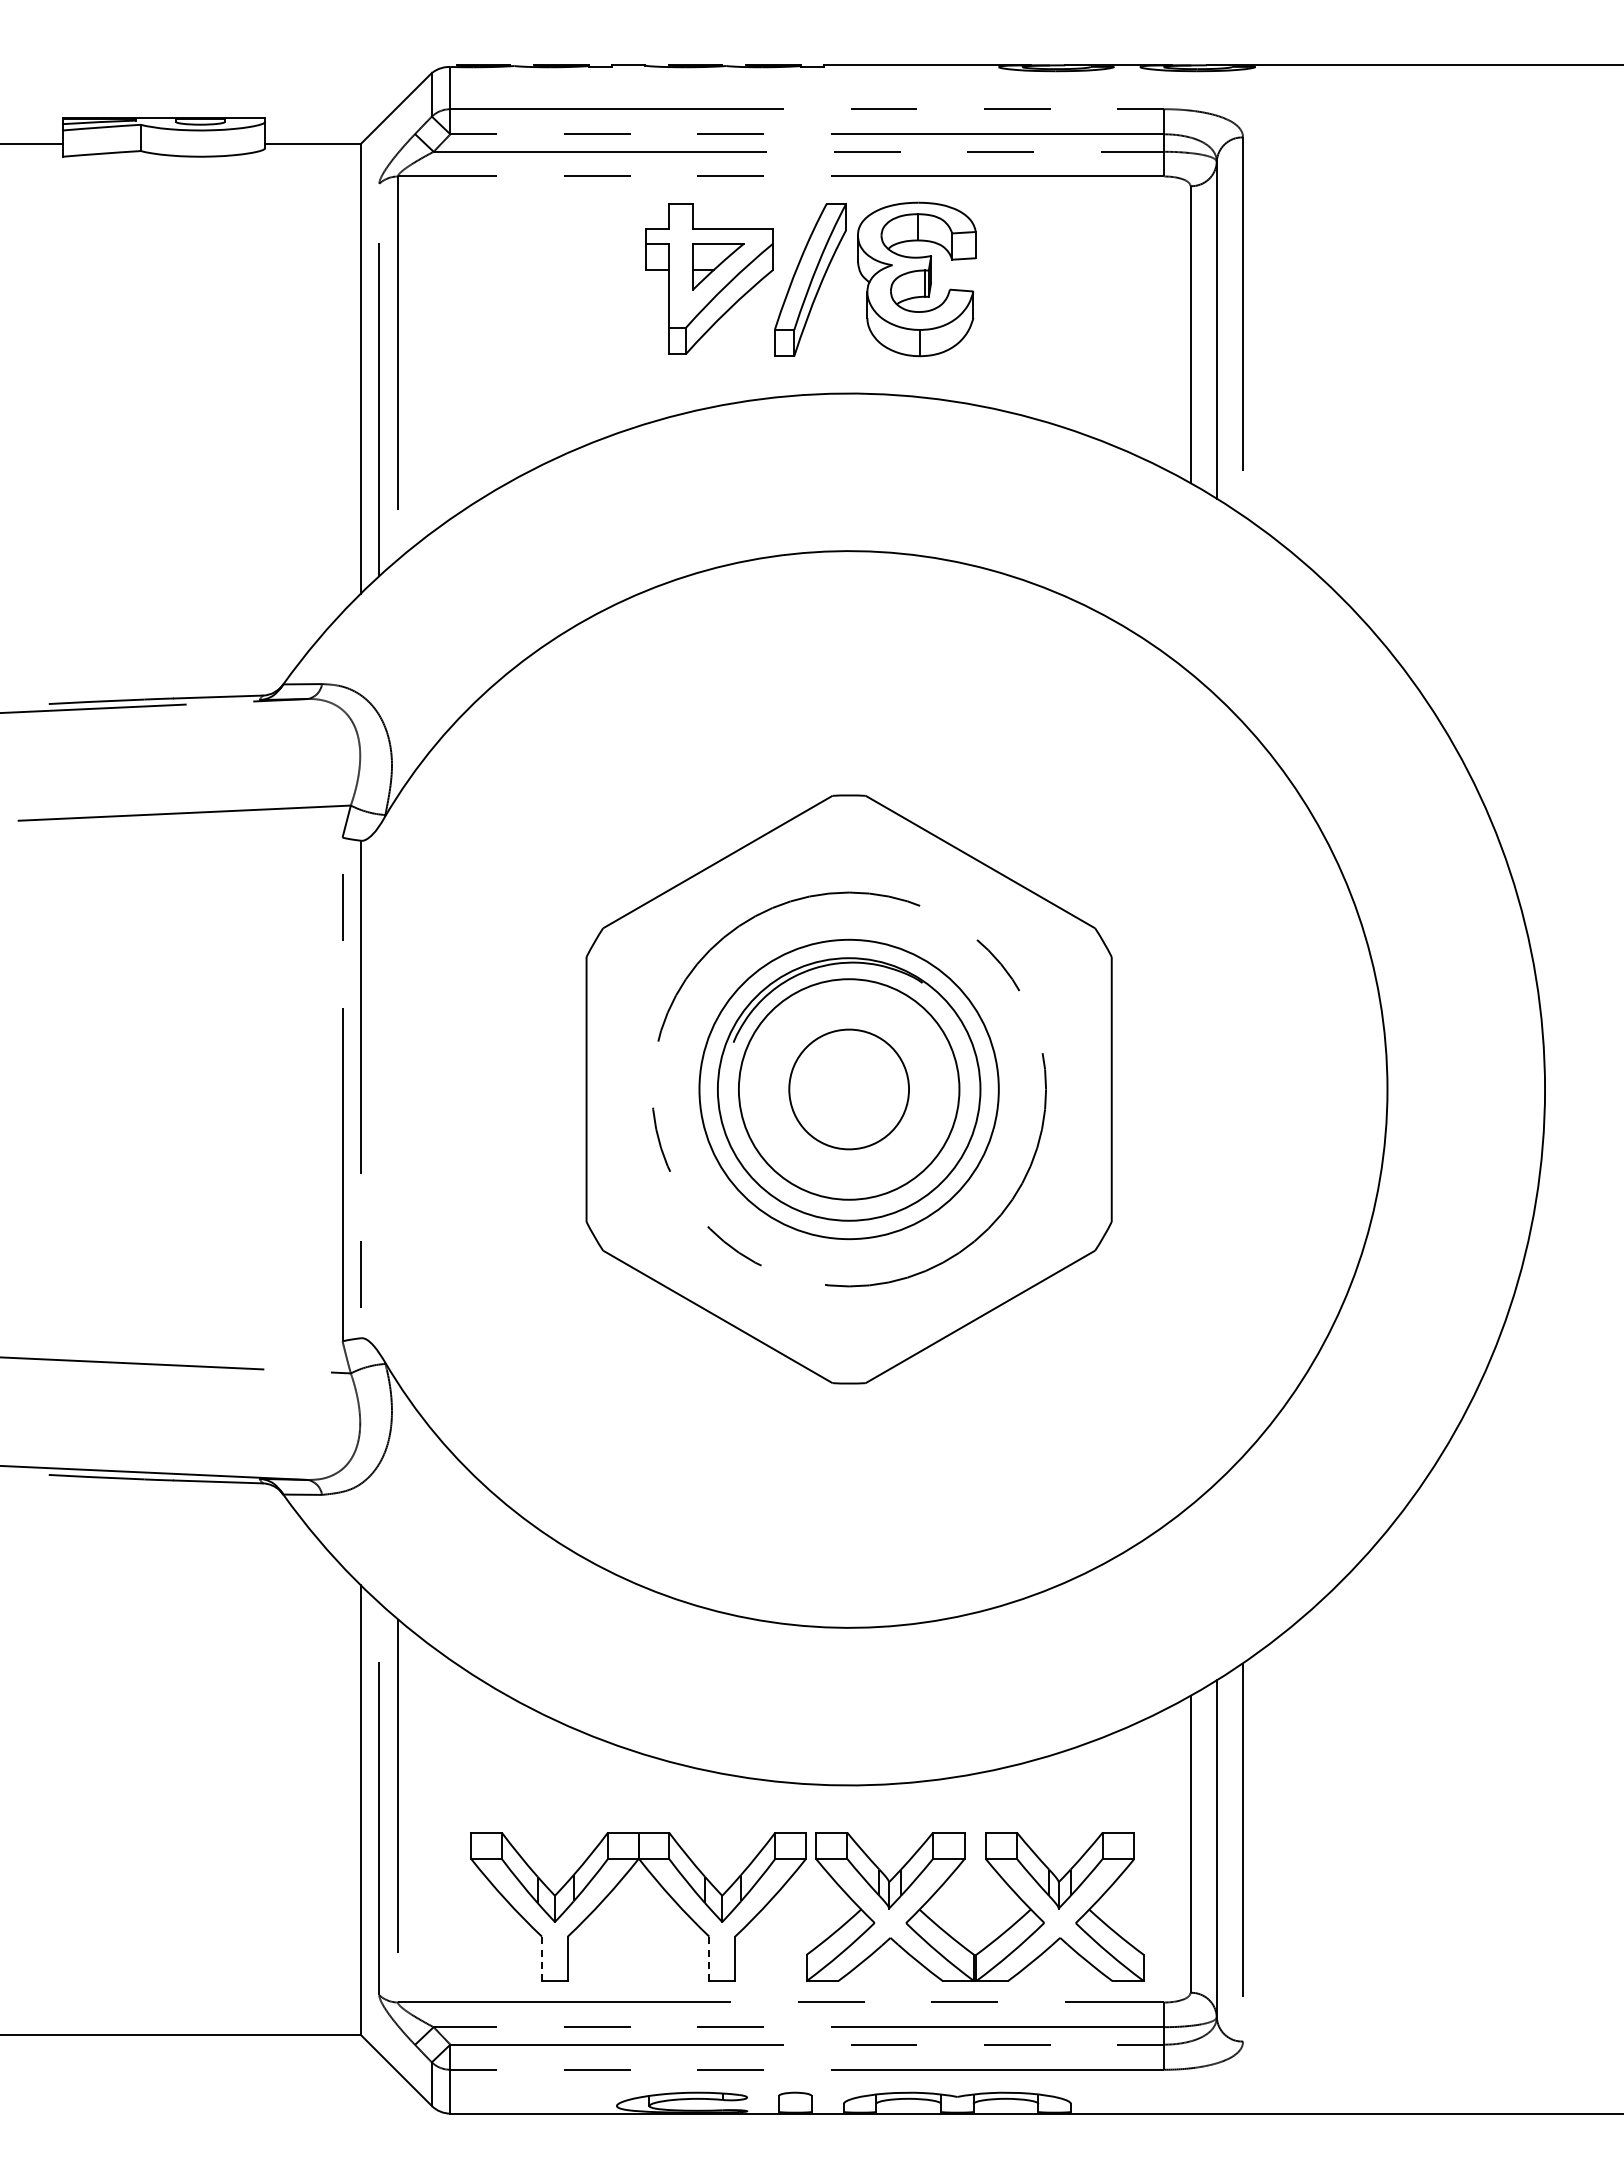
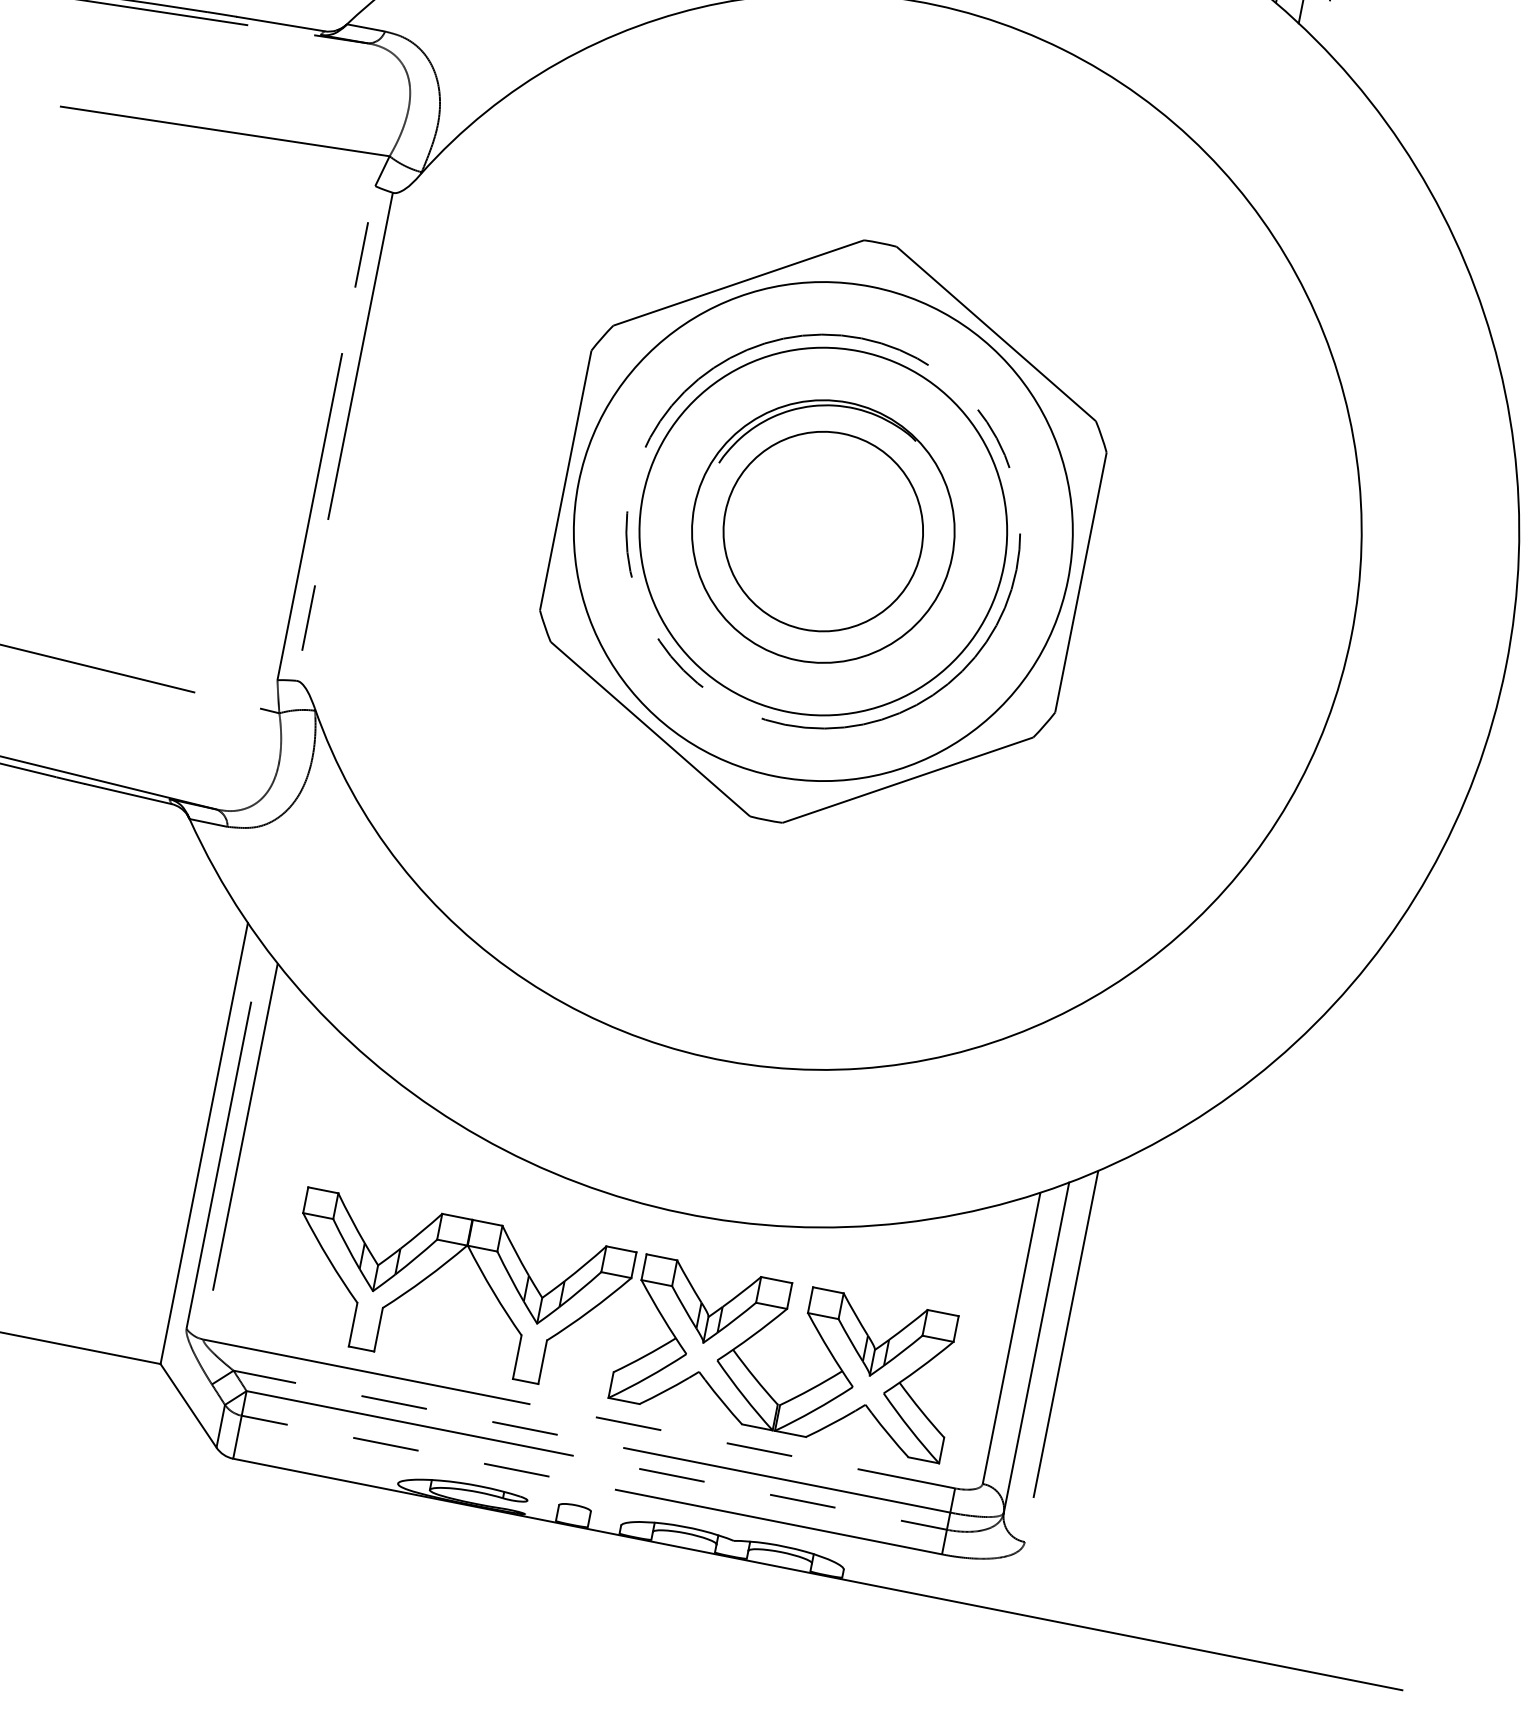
circle: (848, 1089) -> (822, 531), size x1.67
circle: (848, 1089) -> (822, 531), size x1.67
circle: (848, 1089) -> (822, 531), size x1.67
line: (541, 1958) -> (352, 1324), dashed -> solid
line: (709, 1958) -> (517, 1356), dashed -> solid

